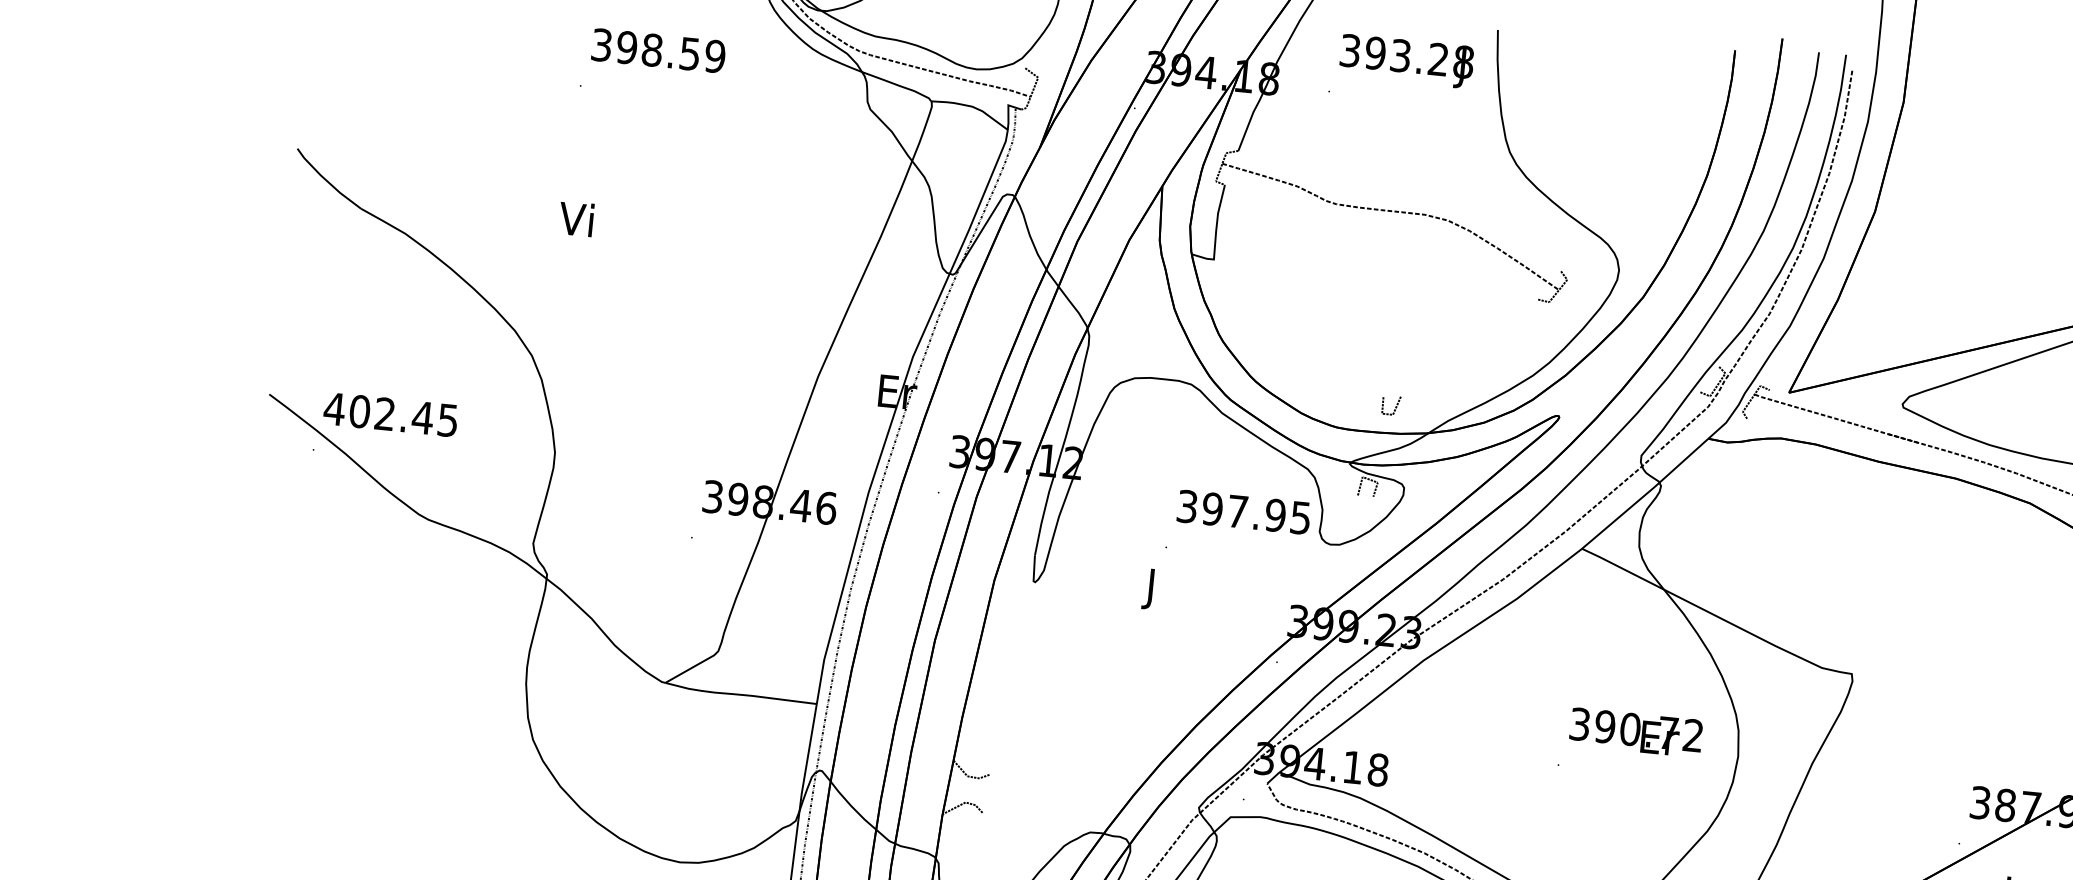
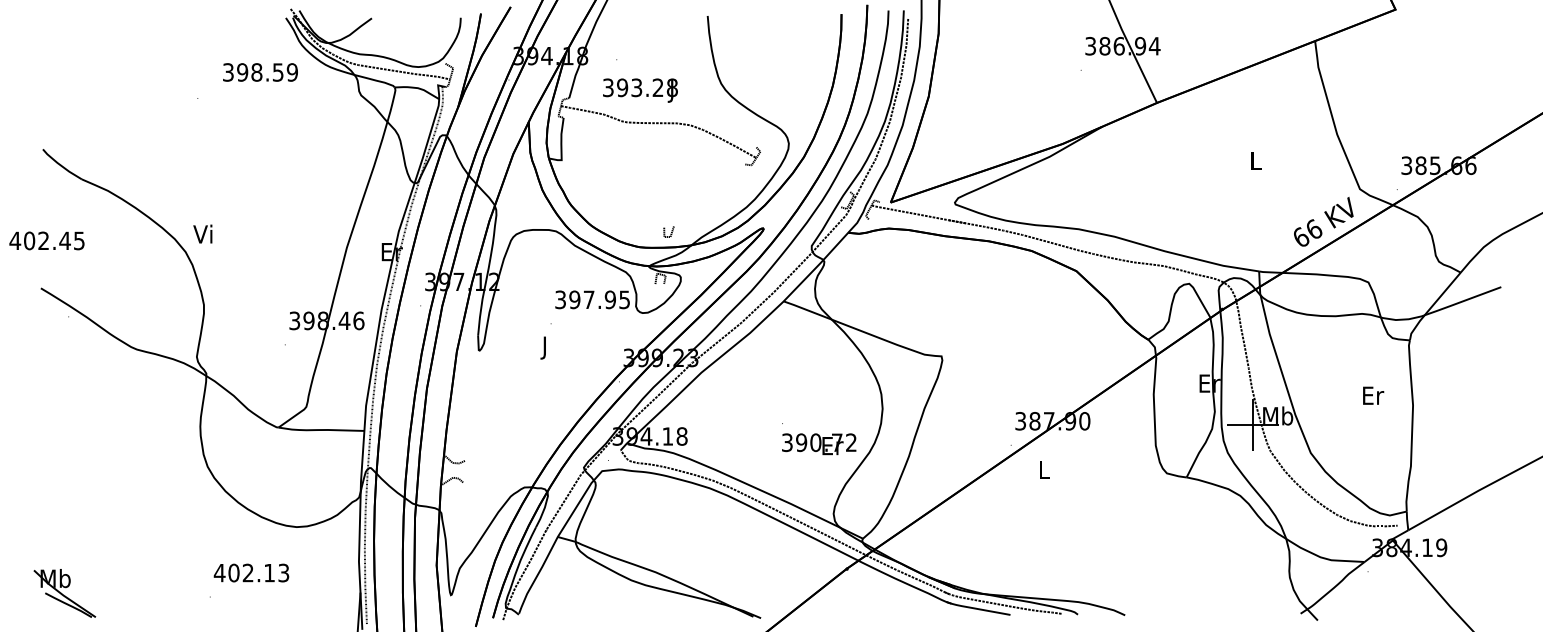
text: (658, 50) -> (260, 72), moved
text: (1406, 61) -> (640, 90), moved
text: (575, 217) -> (202, 233), moved
text: (389, 413) -> (46, 240), moved
text: (1636, 733) -> (819, 444), moved

